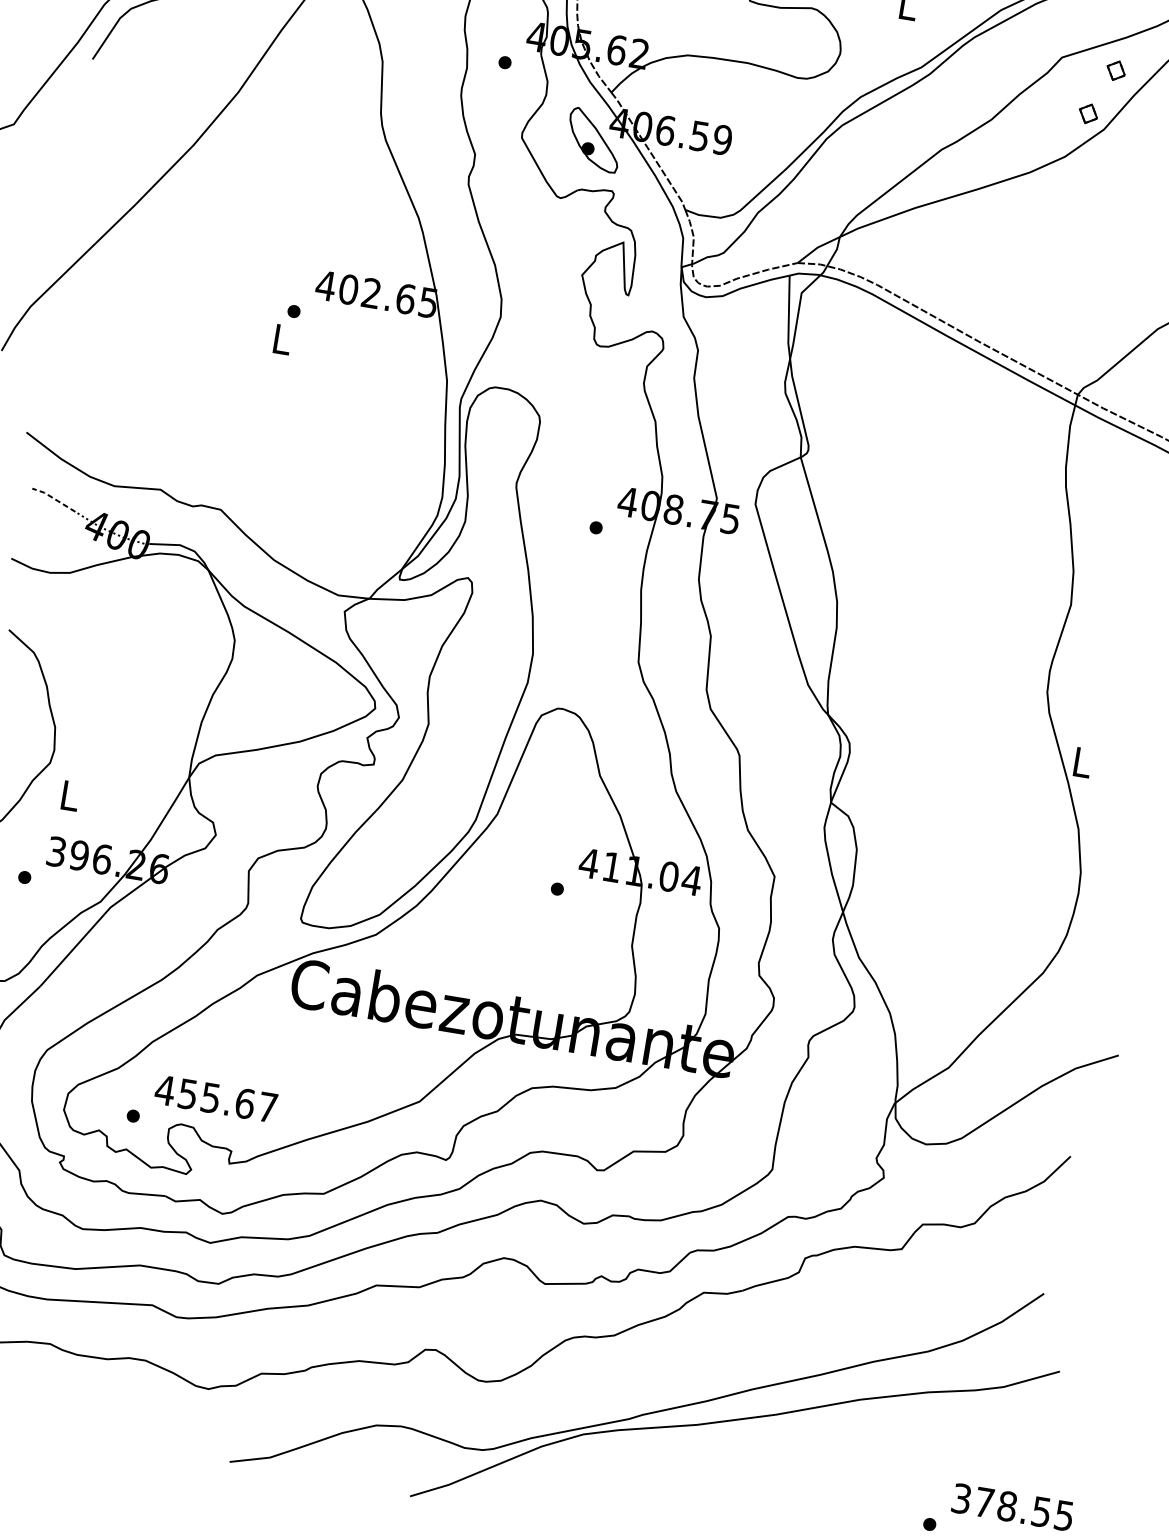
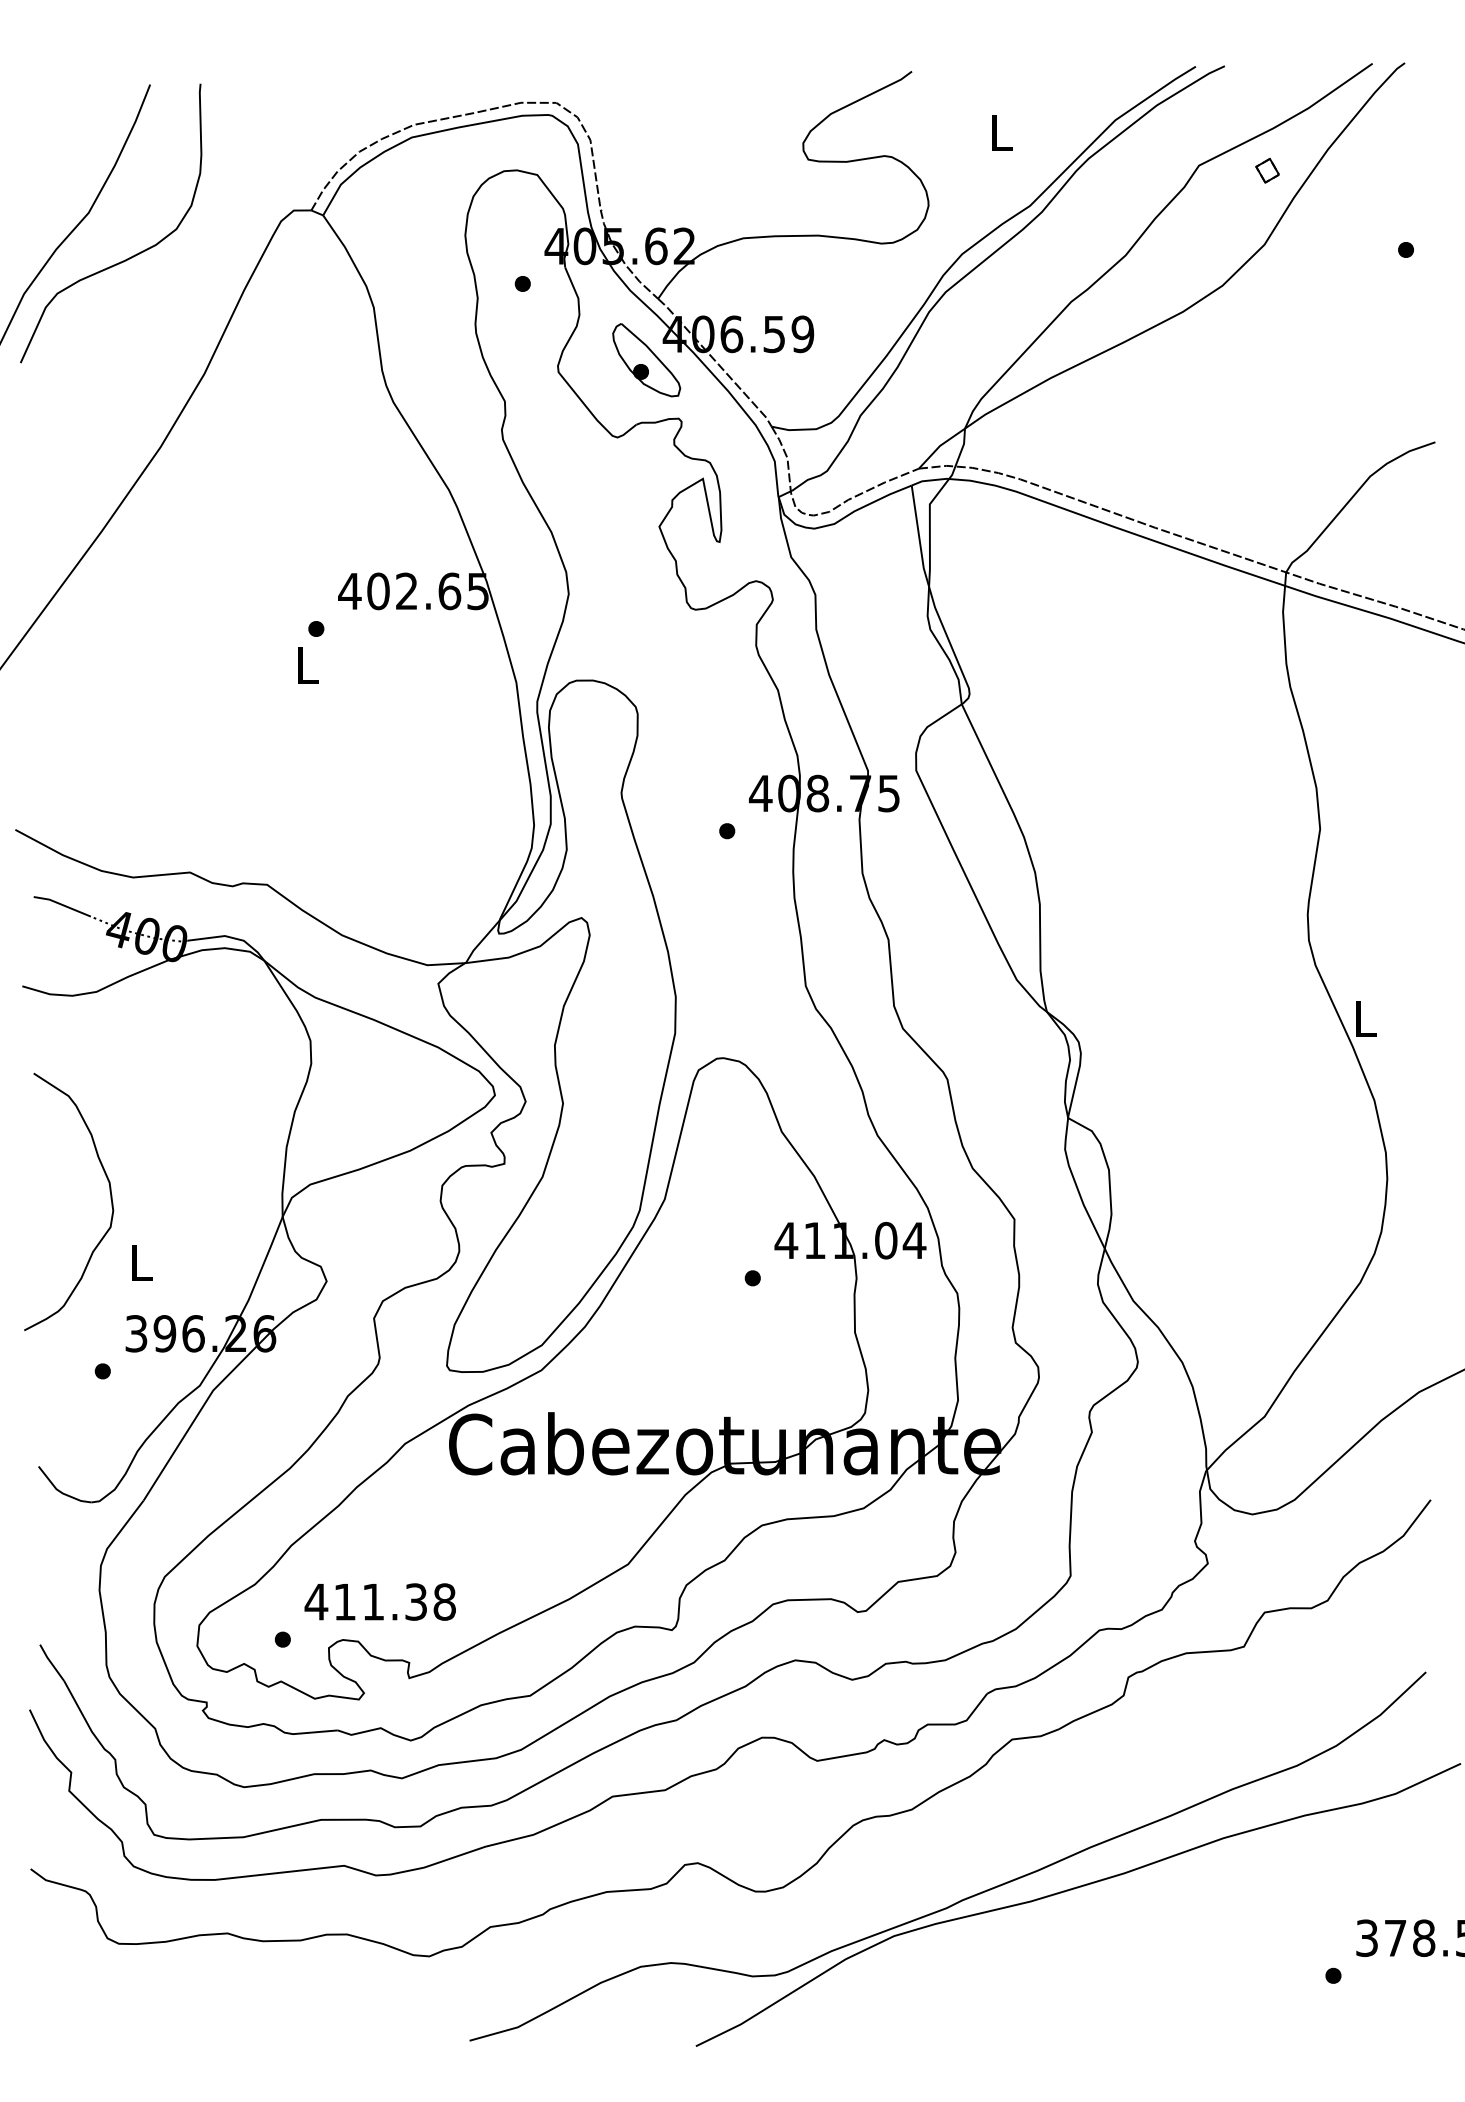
part: (1088, 113) -> (1242, 228), removed
line: (54, 498) -> (62, 904), dashed -> solid
text: (227, 1100) -> (394, 1601), 455.67 -> 411.38

